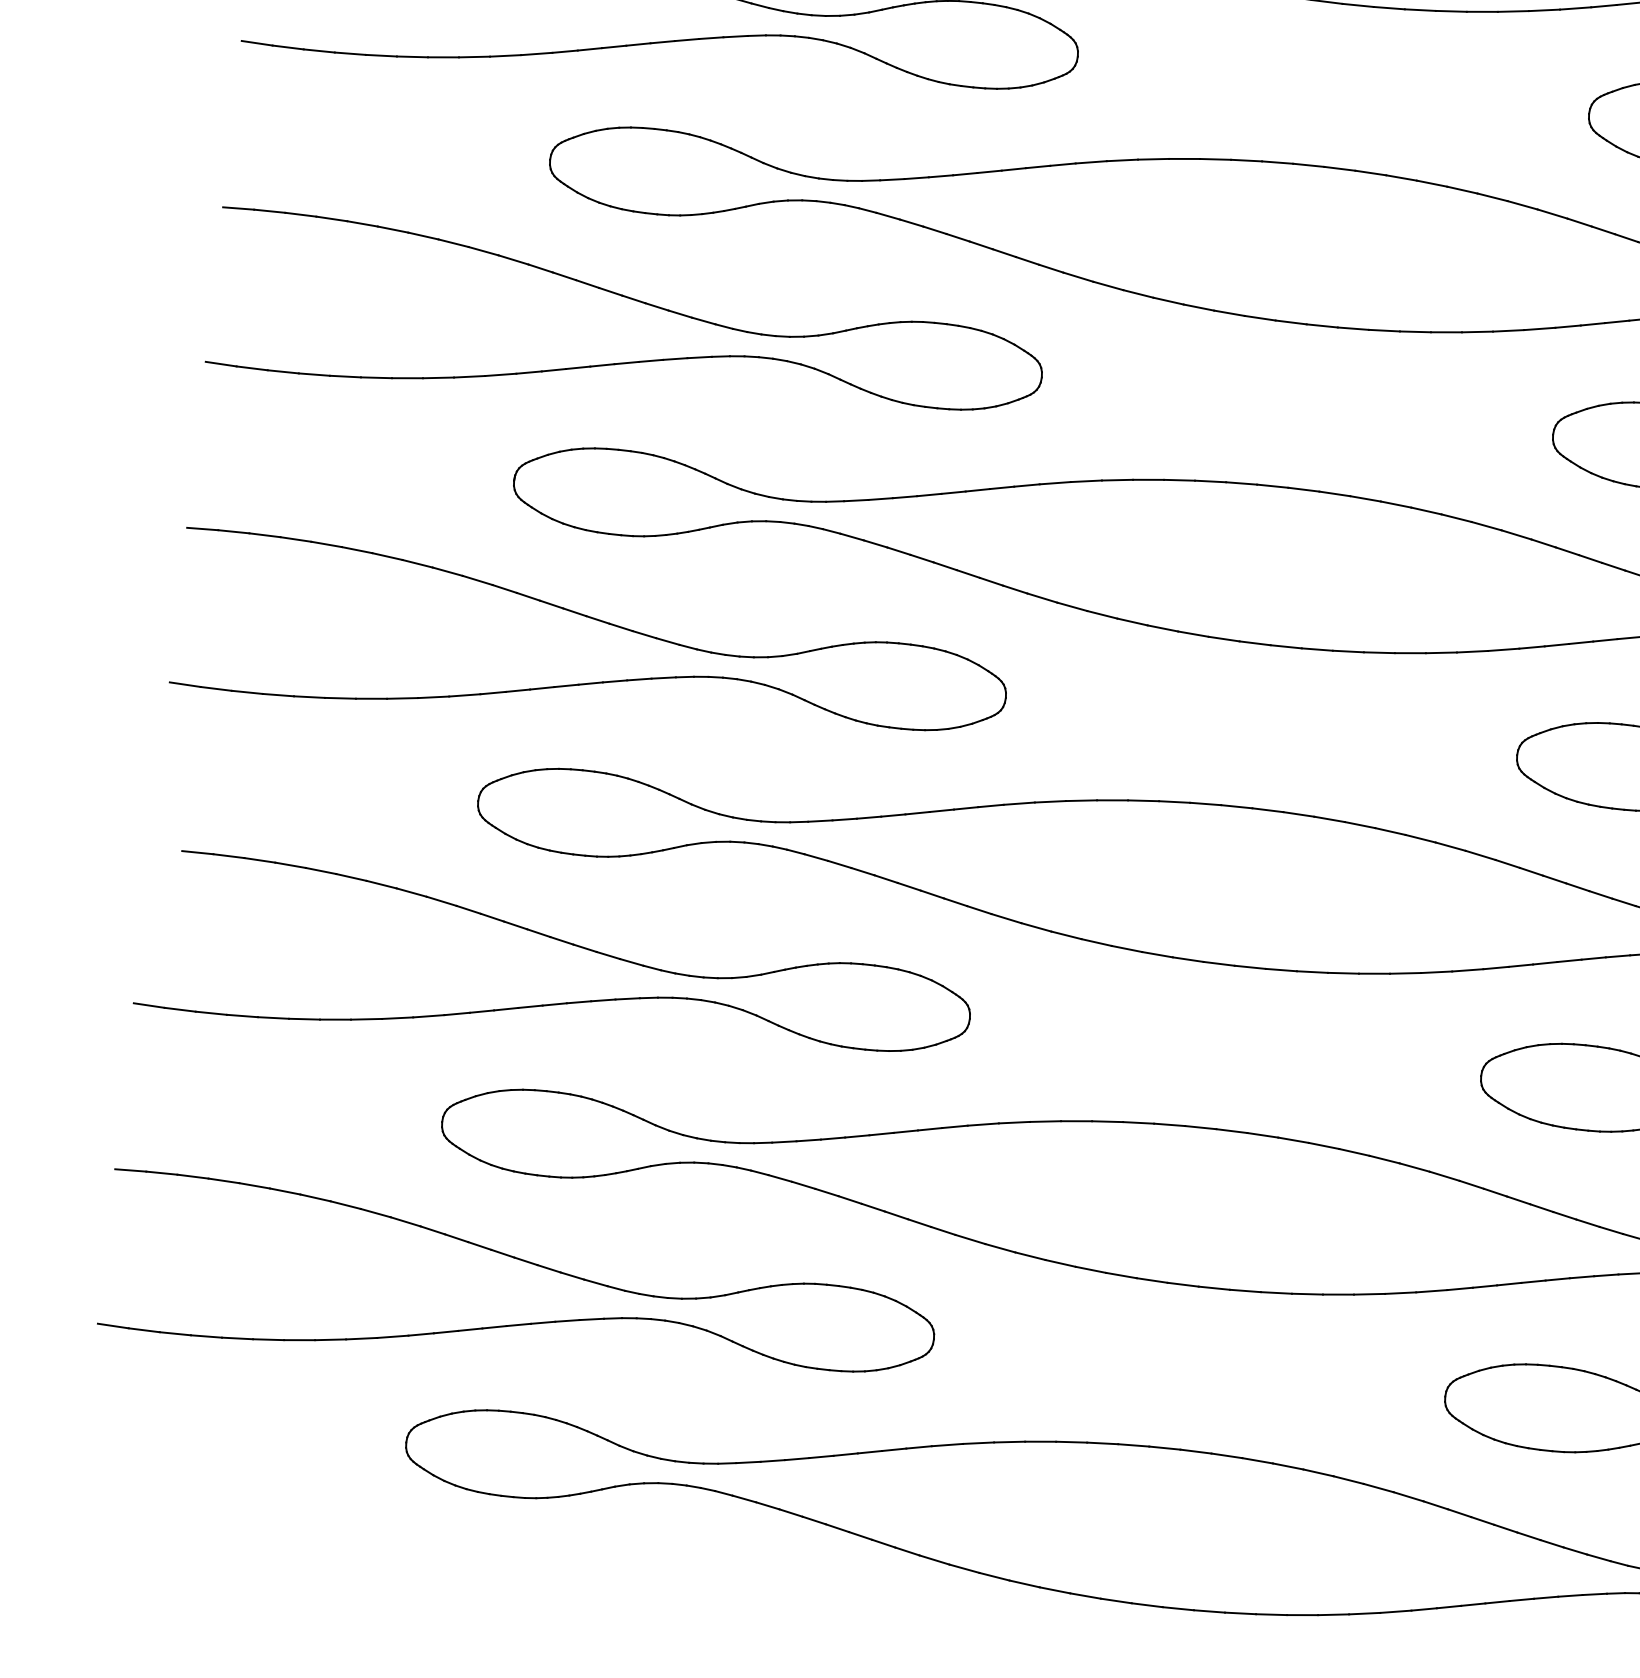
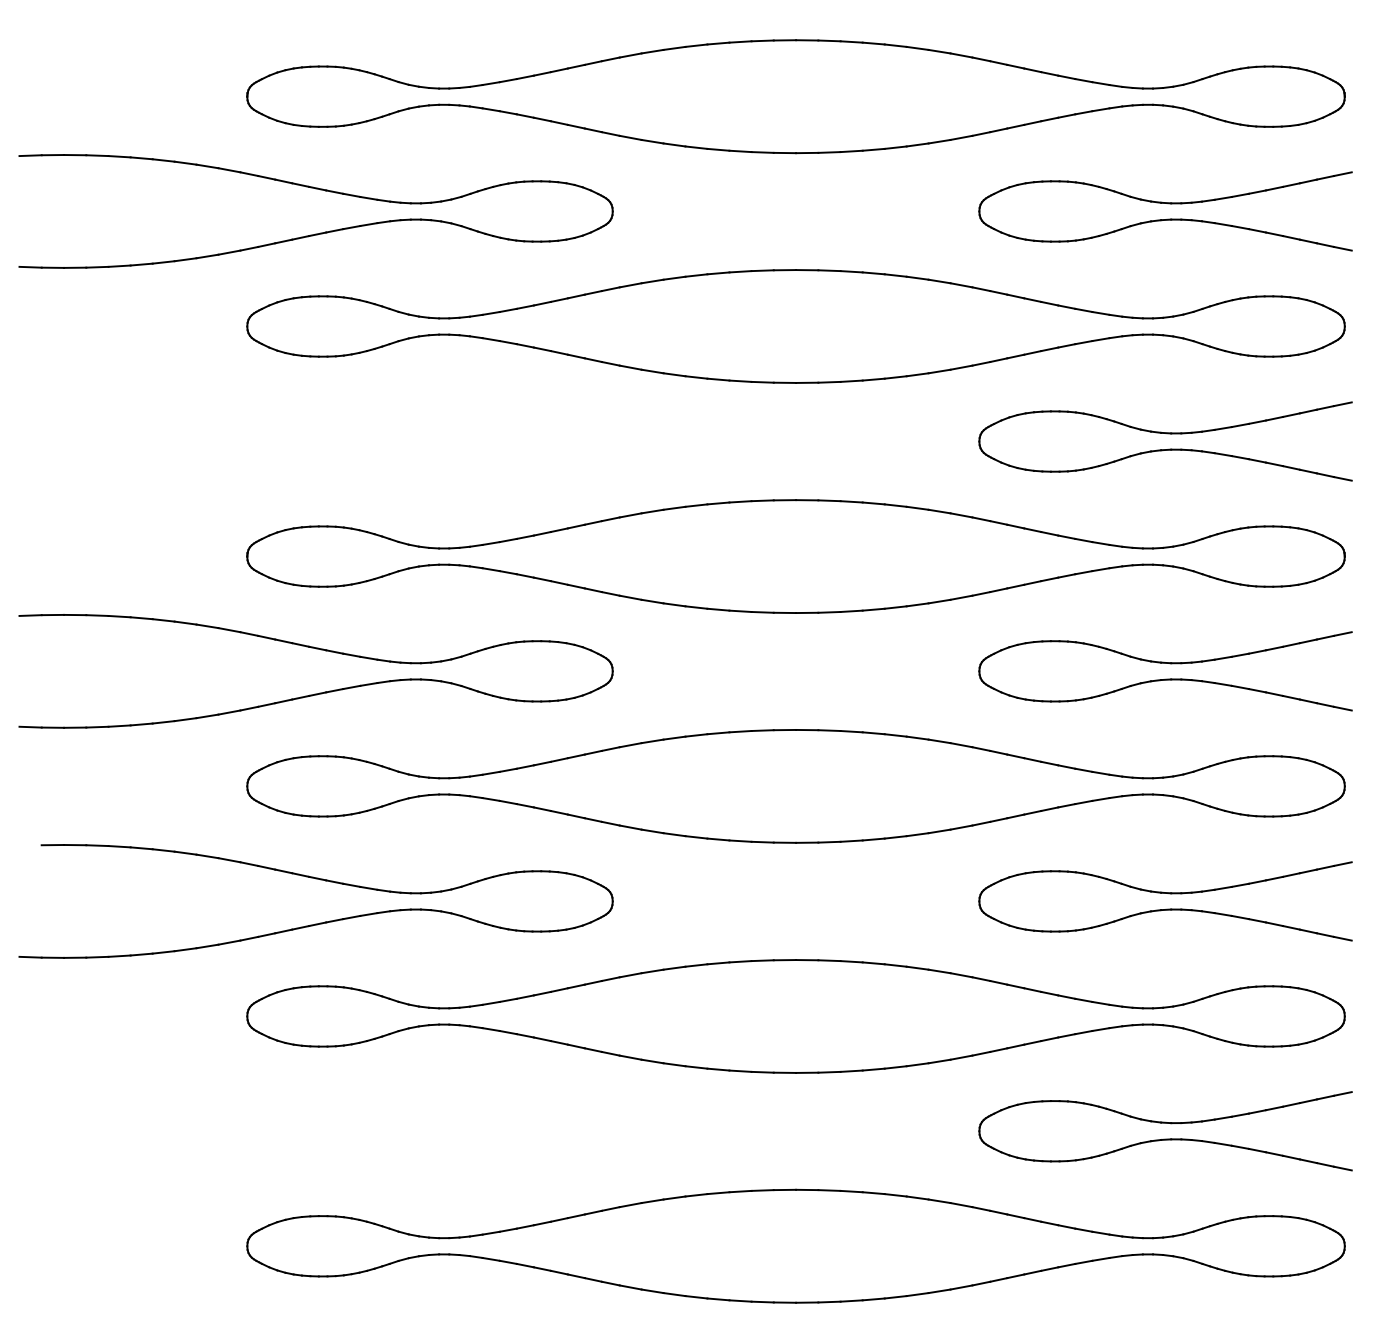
part: (637, 302) -> (320, 420), removed
part: (530, 1264) -> (321, 1110), removed

